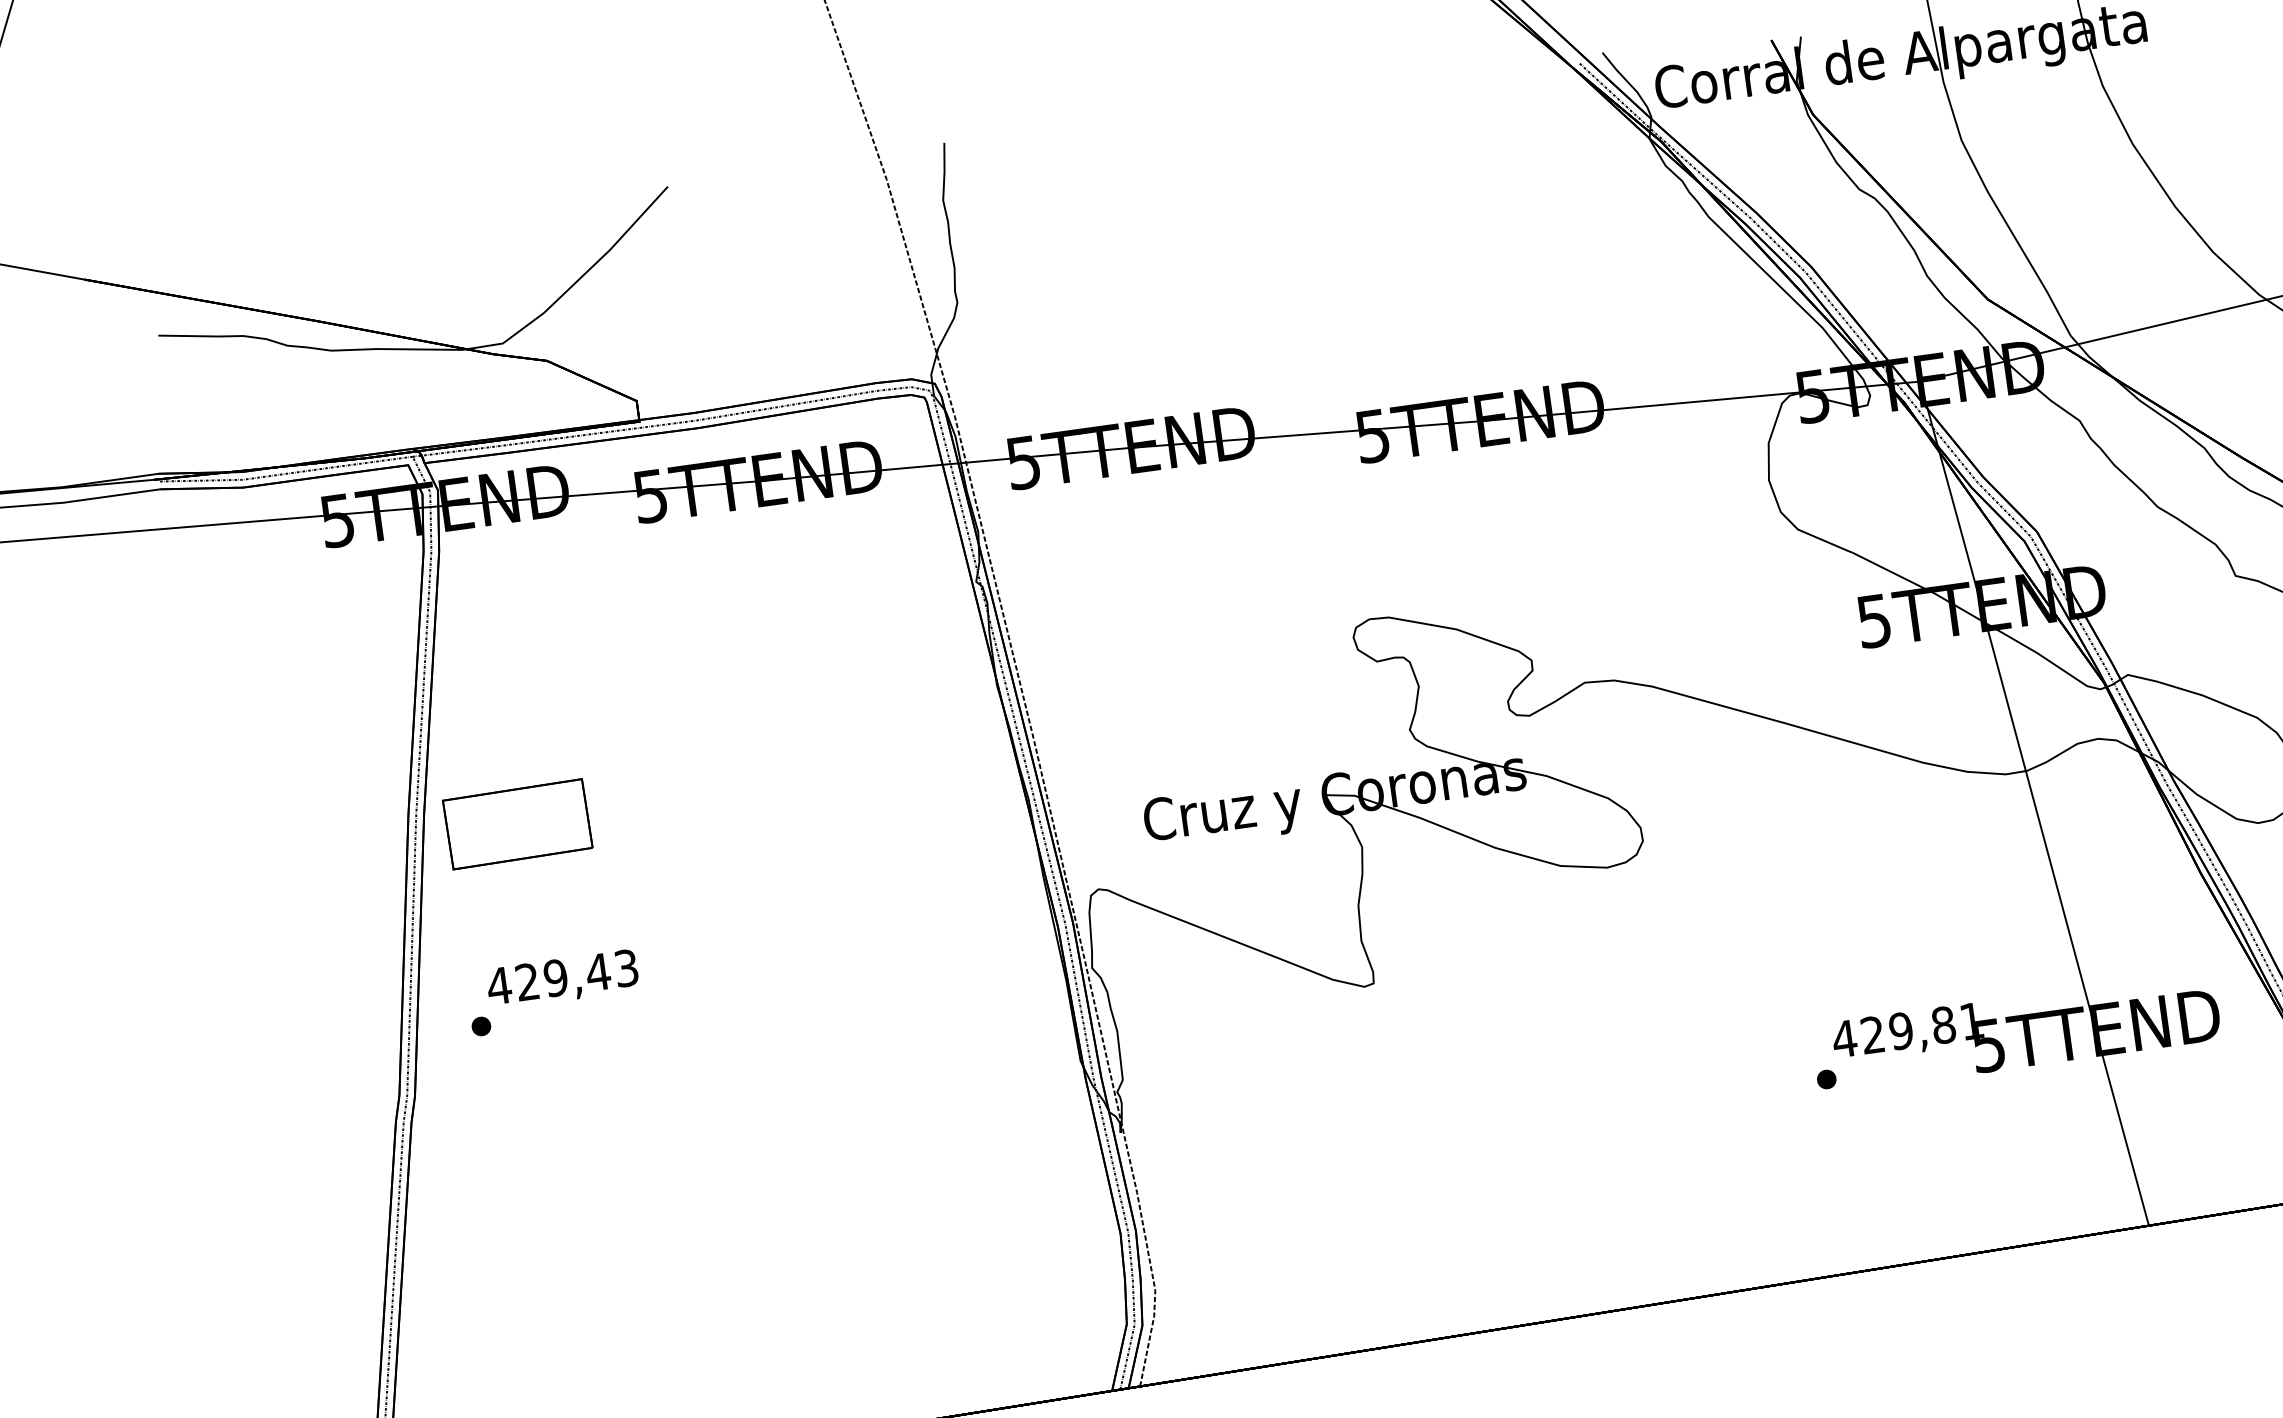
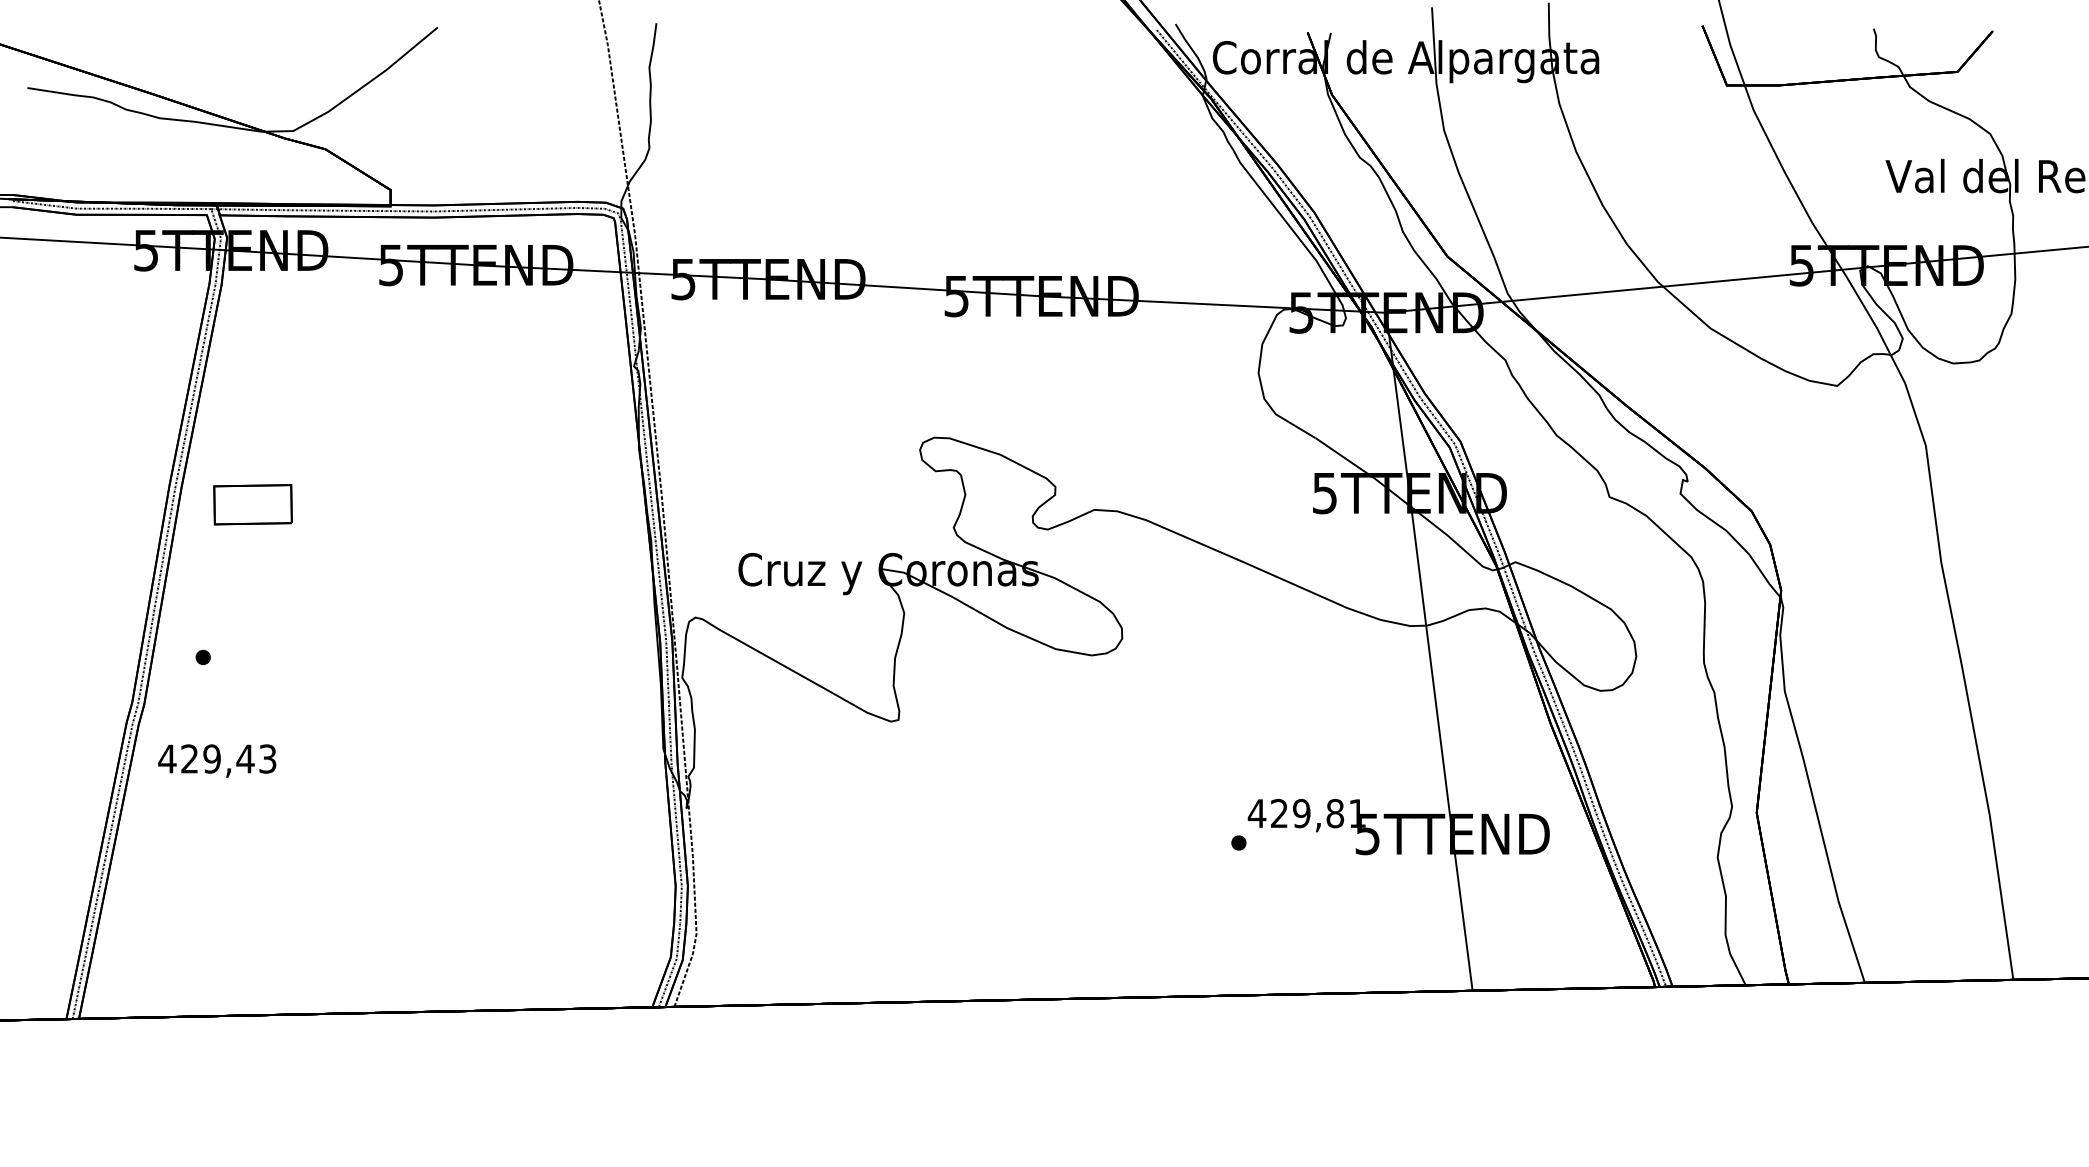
part: (516, 823) -> (252, 504), size x0.7
text: (563, 979) -> (217, 760), moved

